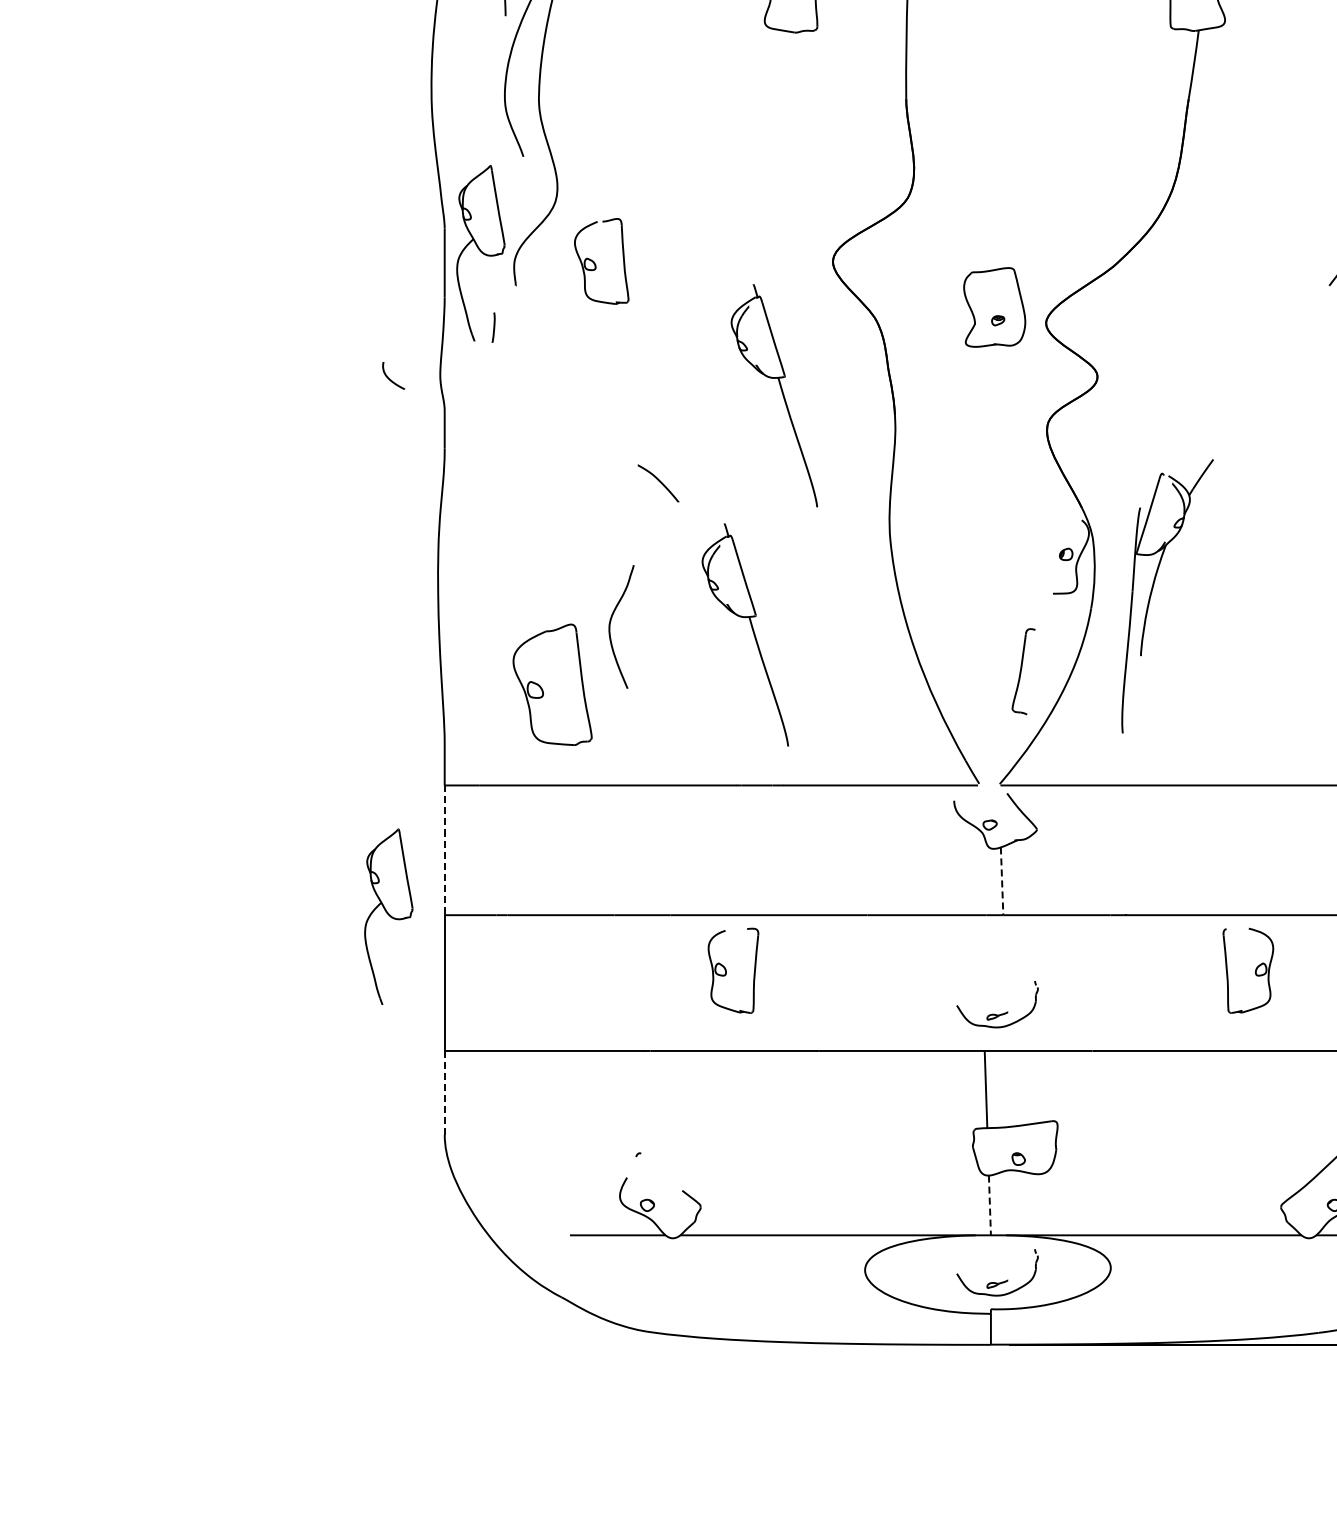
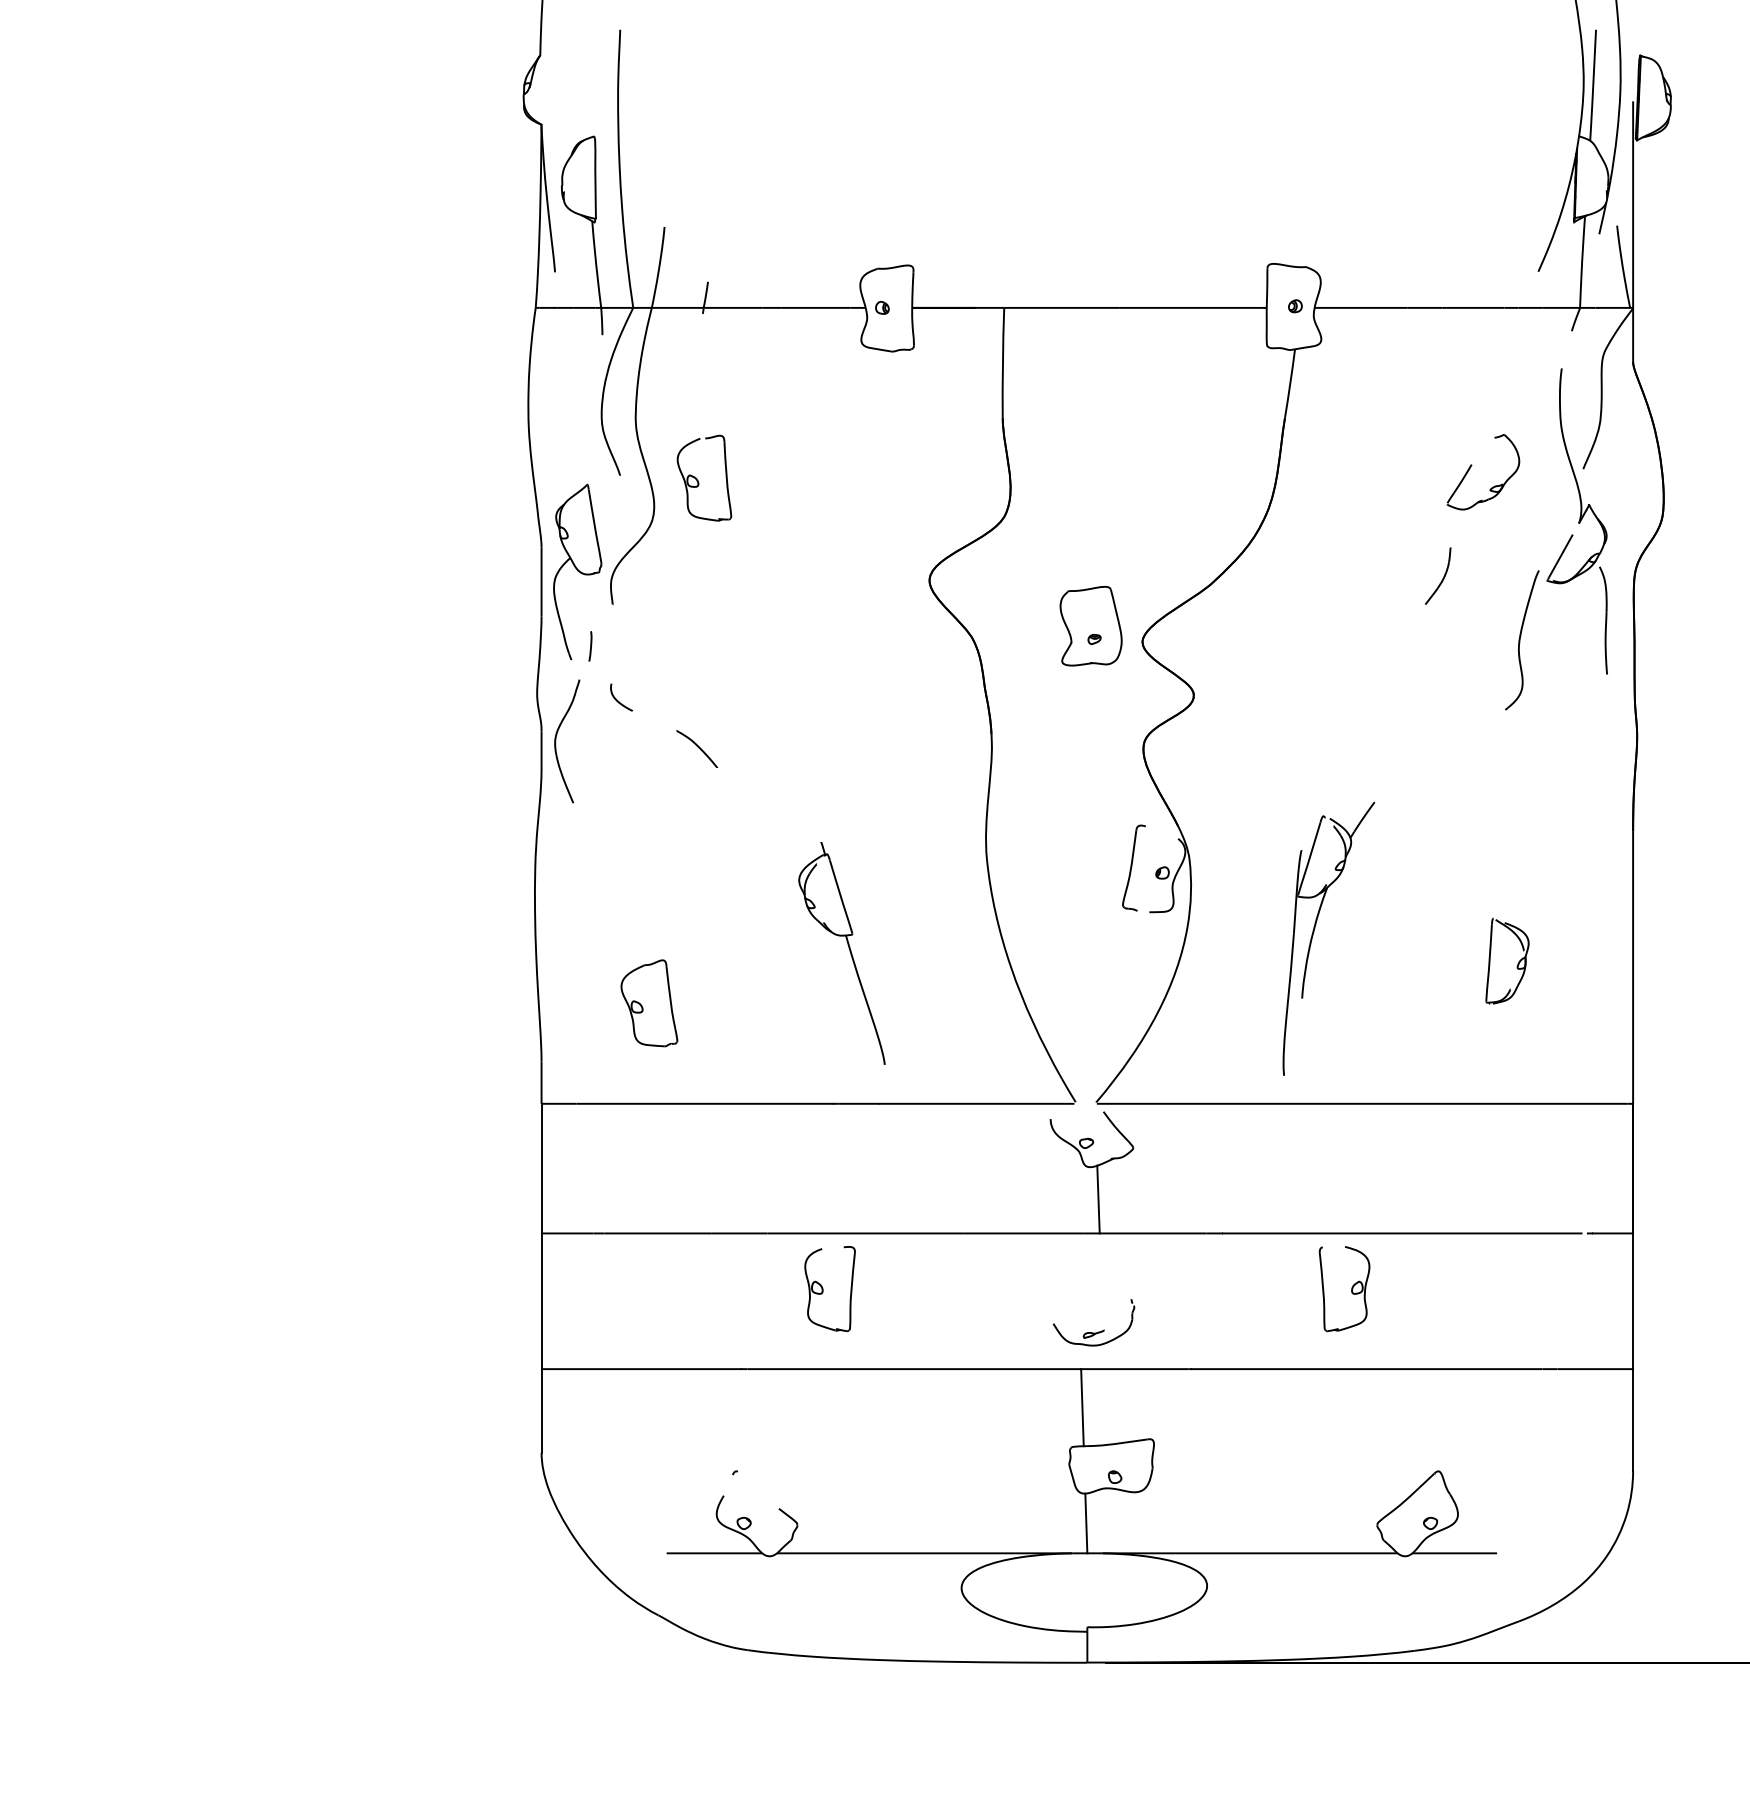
part: (595, 263) -> (698, 480), moved
part: (393, 375) -> (621, 697), moved
part: (781, 393) -> (878, 712), removed
curve: (658, 481) -> (697, 747), moved
part: (1152, 593) -> (1313, 936), moved
curve: (610, 627) -> (556, 741), moved
part: (1023, 671) -> (1133, 867), moved
part: (552, 685) -> (649, 1003), size x0.71
line: (444, 850) -> (541, 1168), dashed -> solid
line: (1002, 881) -> (1098, 1199), dashed -> solid
part: (388, 916) -> (485, 1234), removed
line: (444, 1092) -> (541, 1410), dashed -> solid
line: (990, 1205) -> (1086, 1523), dashed -> solid
part: (997, 1282) -> (1093, 1600), removed

